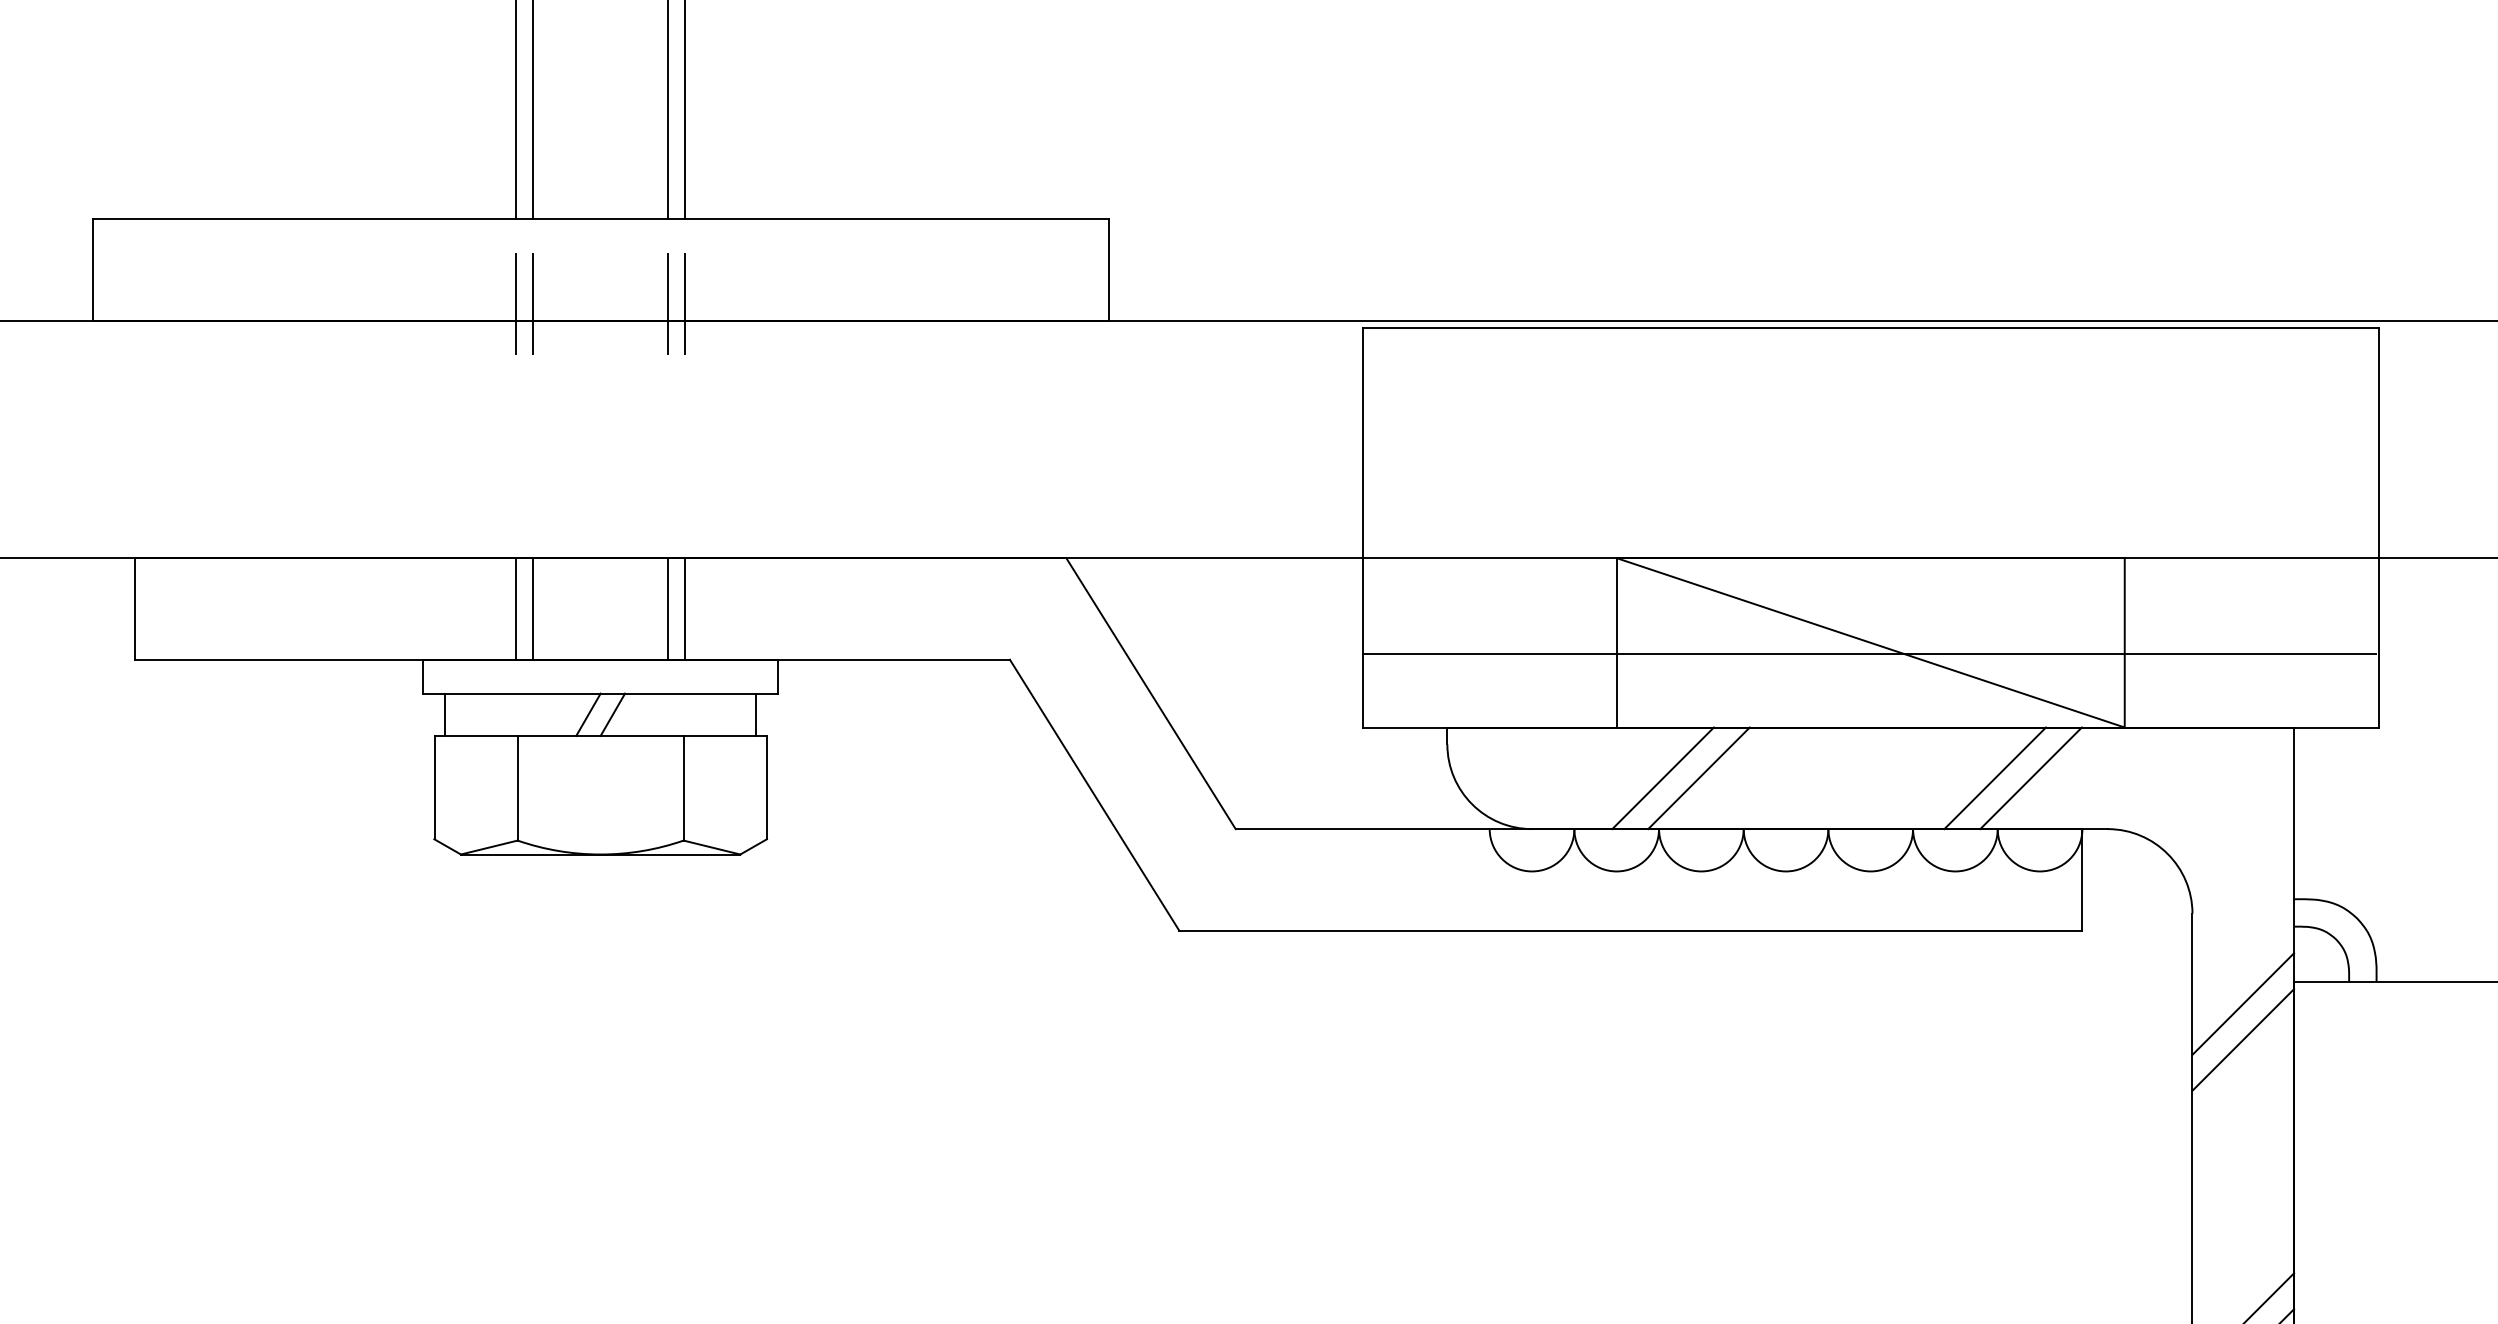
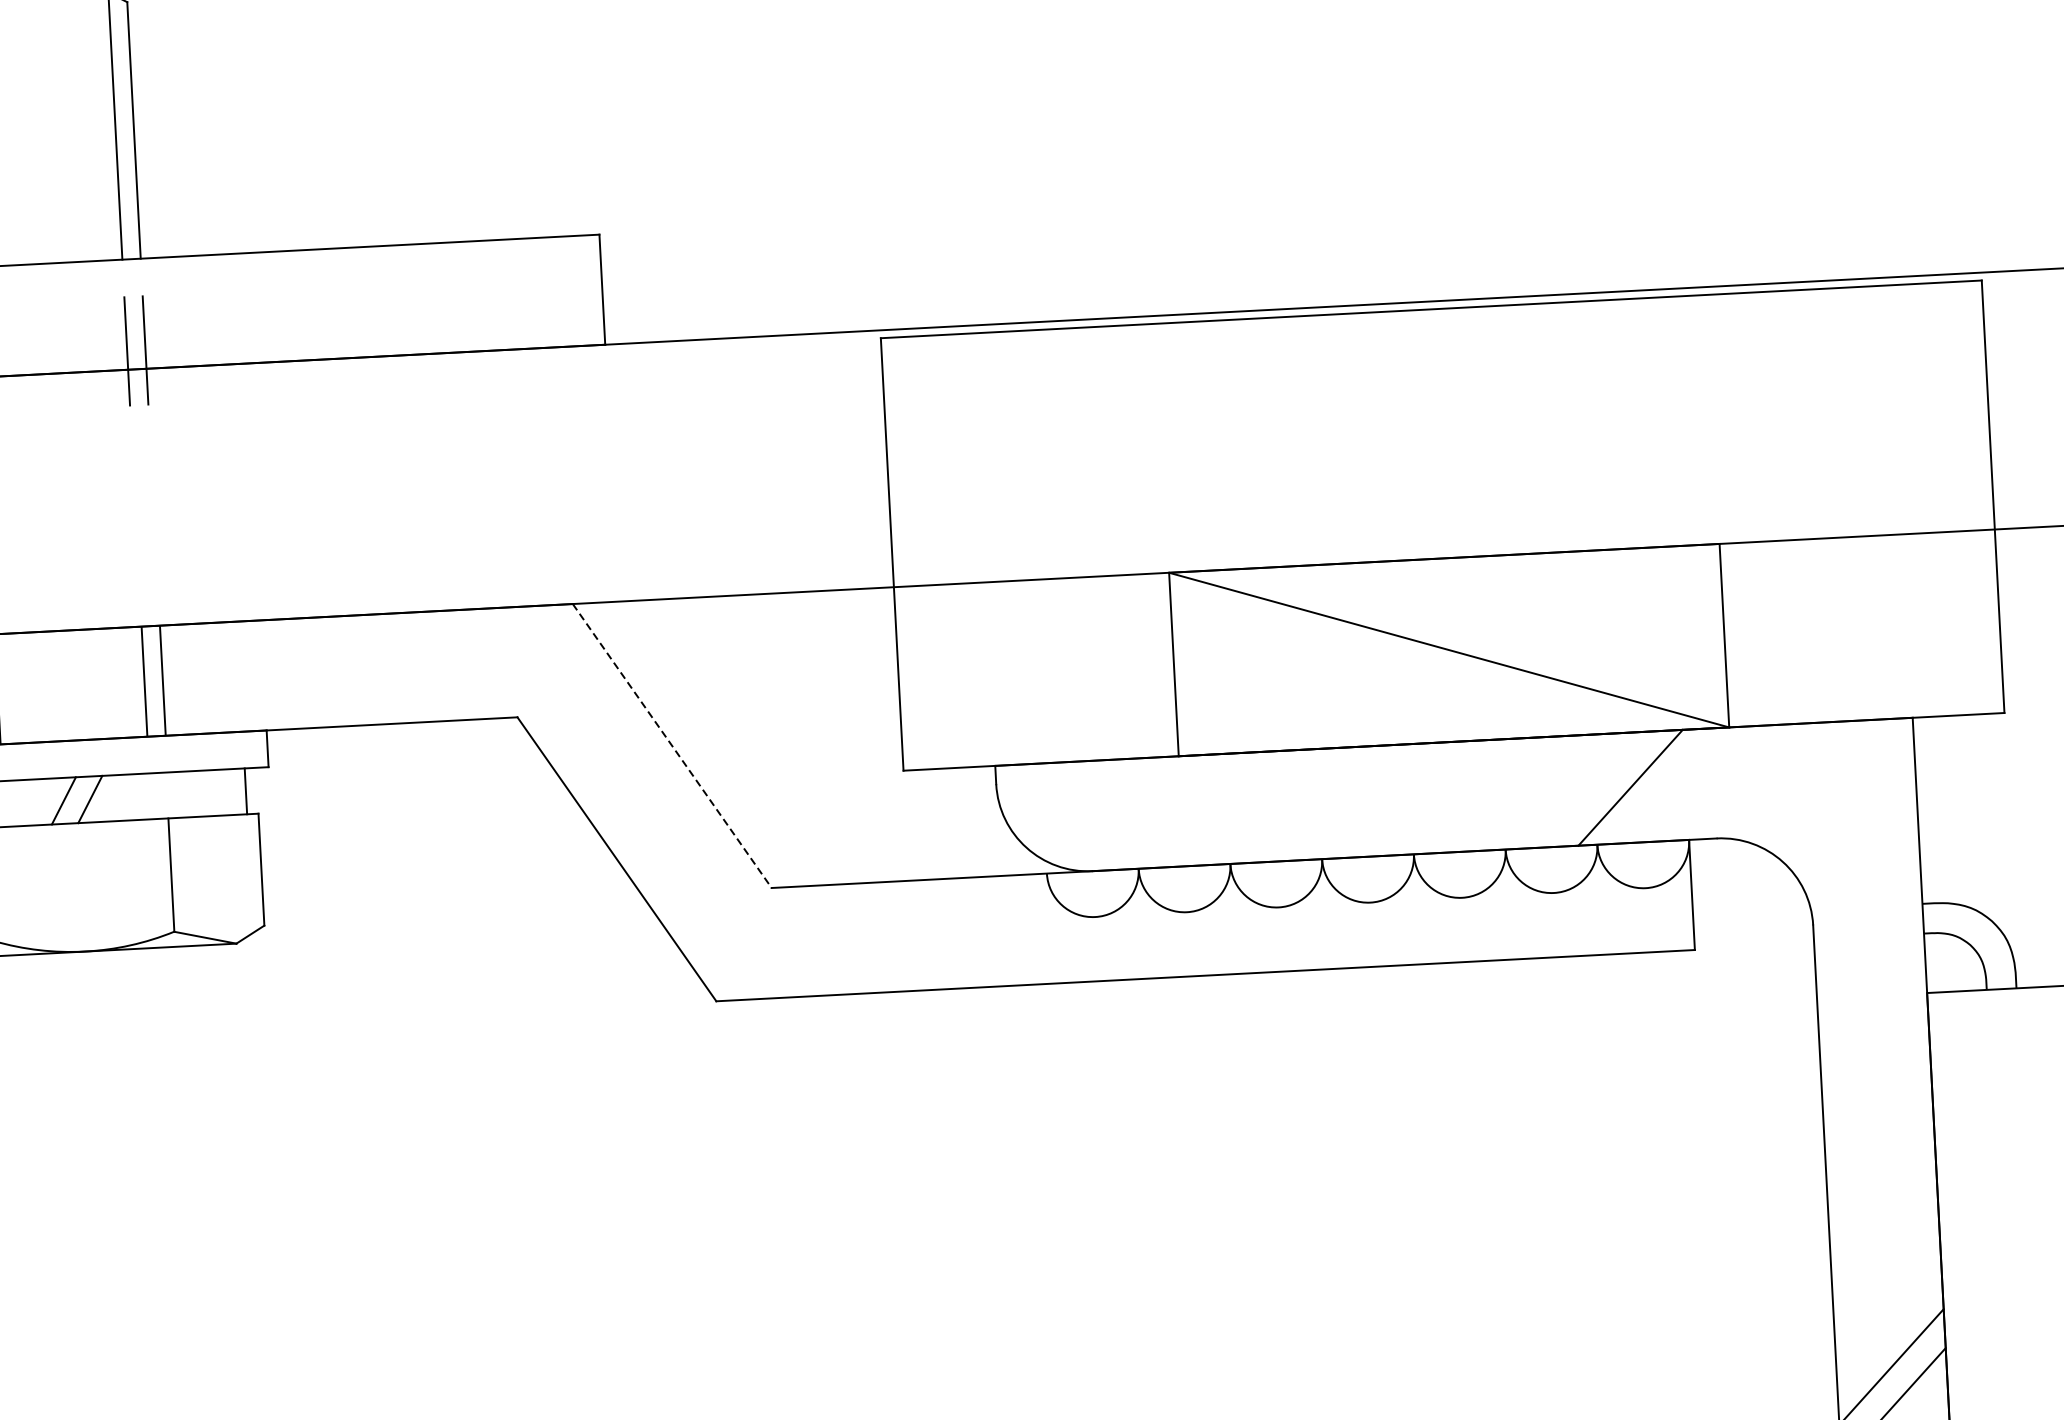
line: (1869, 653) -> (1448, 661), removed
line: (1151, 693) -> (672, 745), solid -> dashed
line: (1662, 778) -> (1231, 808), removed
line: (1698, 778) -> (1270, 806), removed
line: (1995, 778) -> (1592, 790), removed
line: (2243, 1003) -> (1873, 1019), removed
line: (2243, 1039) -> (1875, 1058), removed

